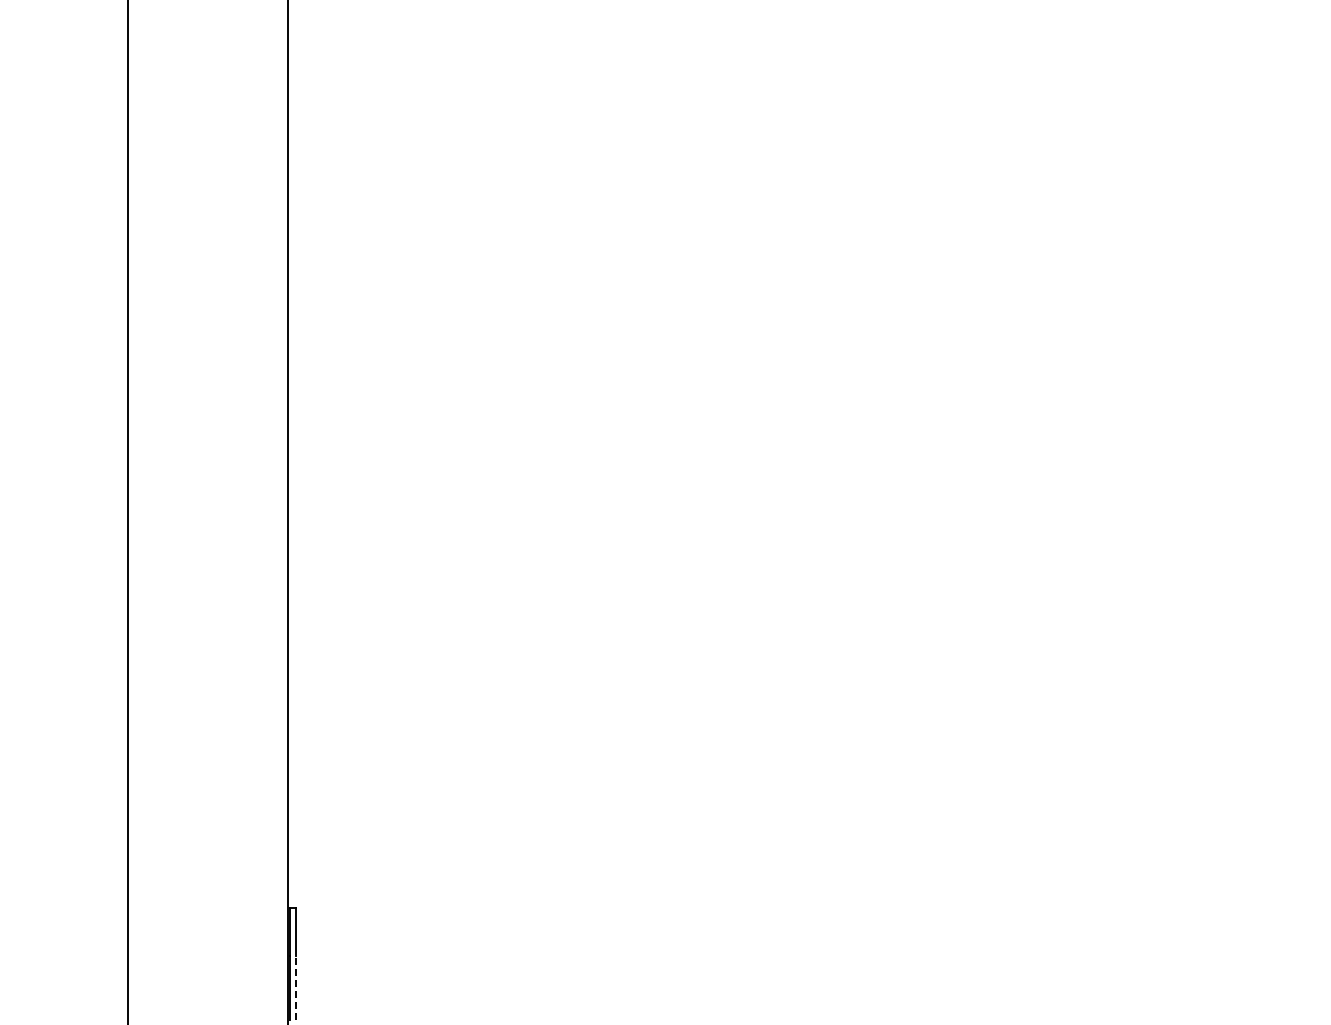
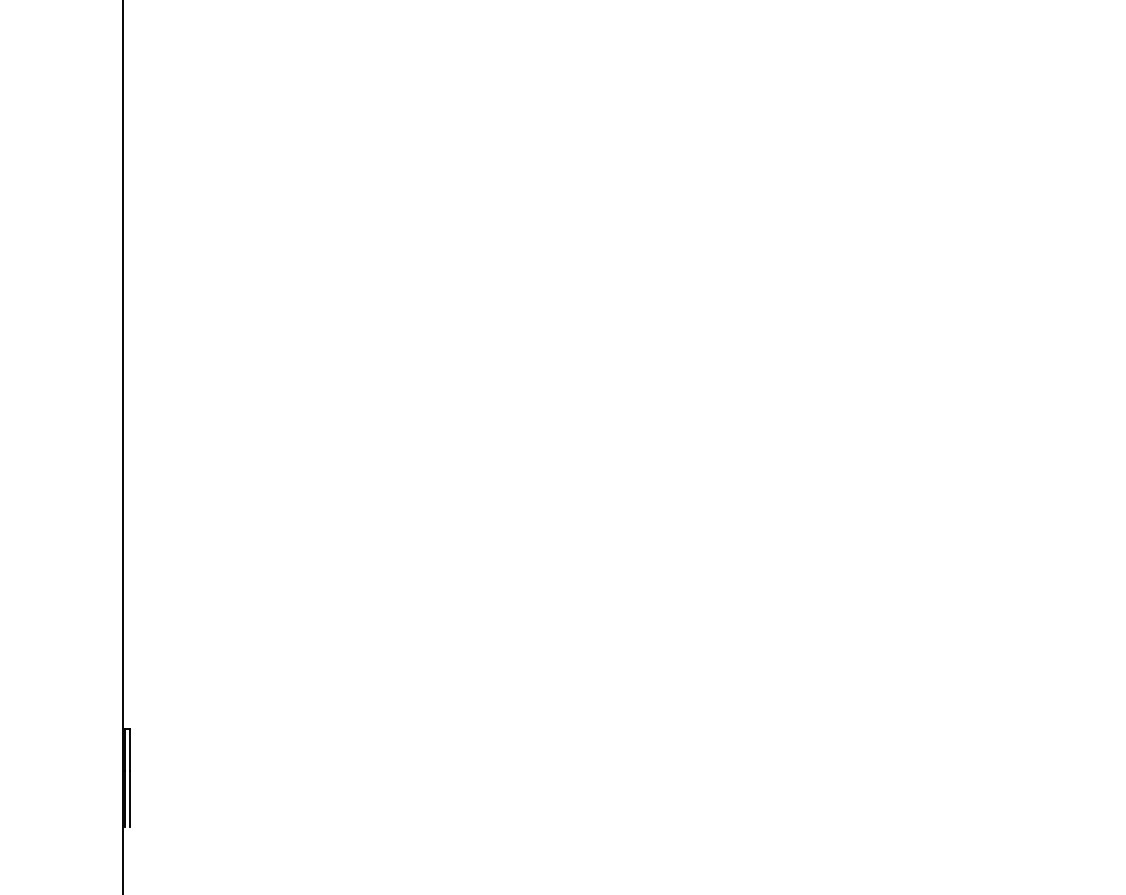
line: (296, 987) -> (130, 798), dashed -> solid

